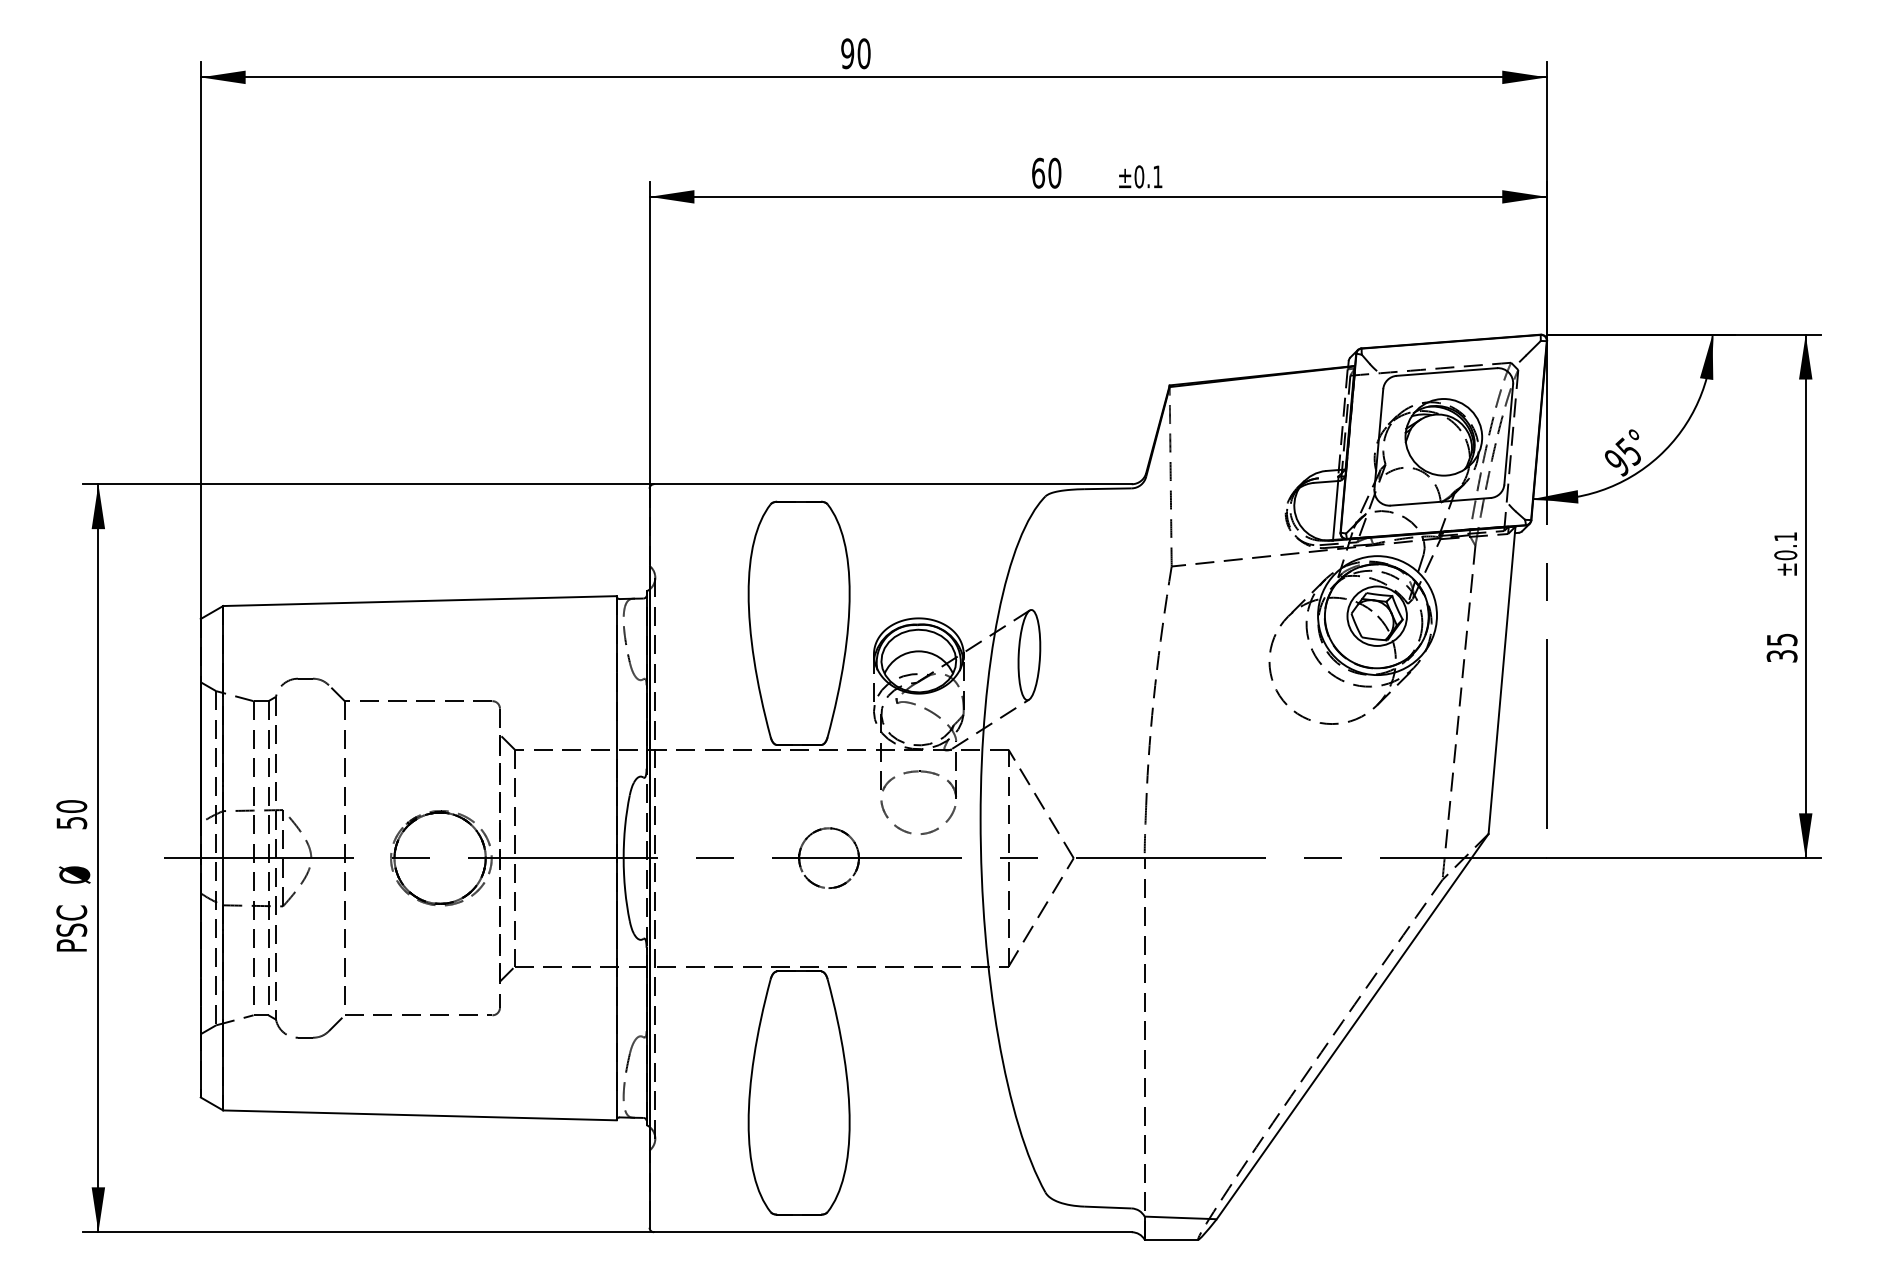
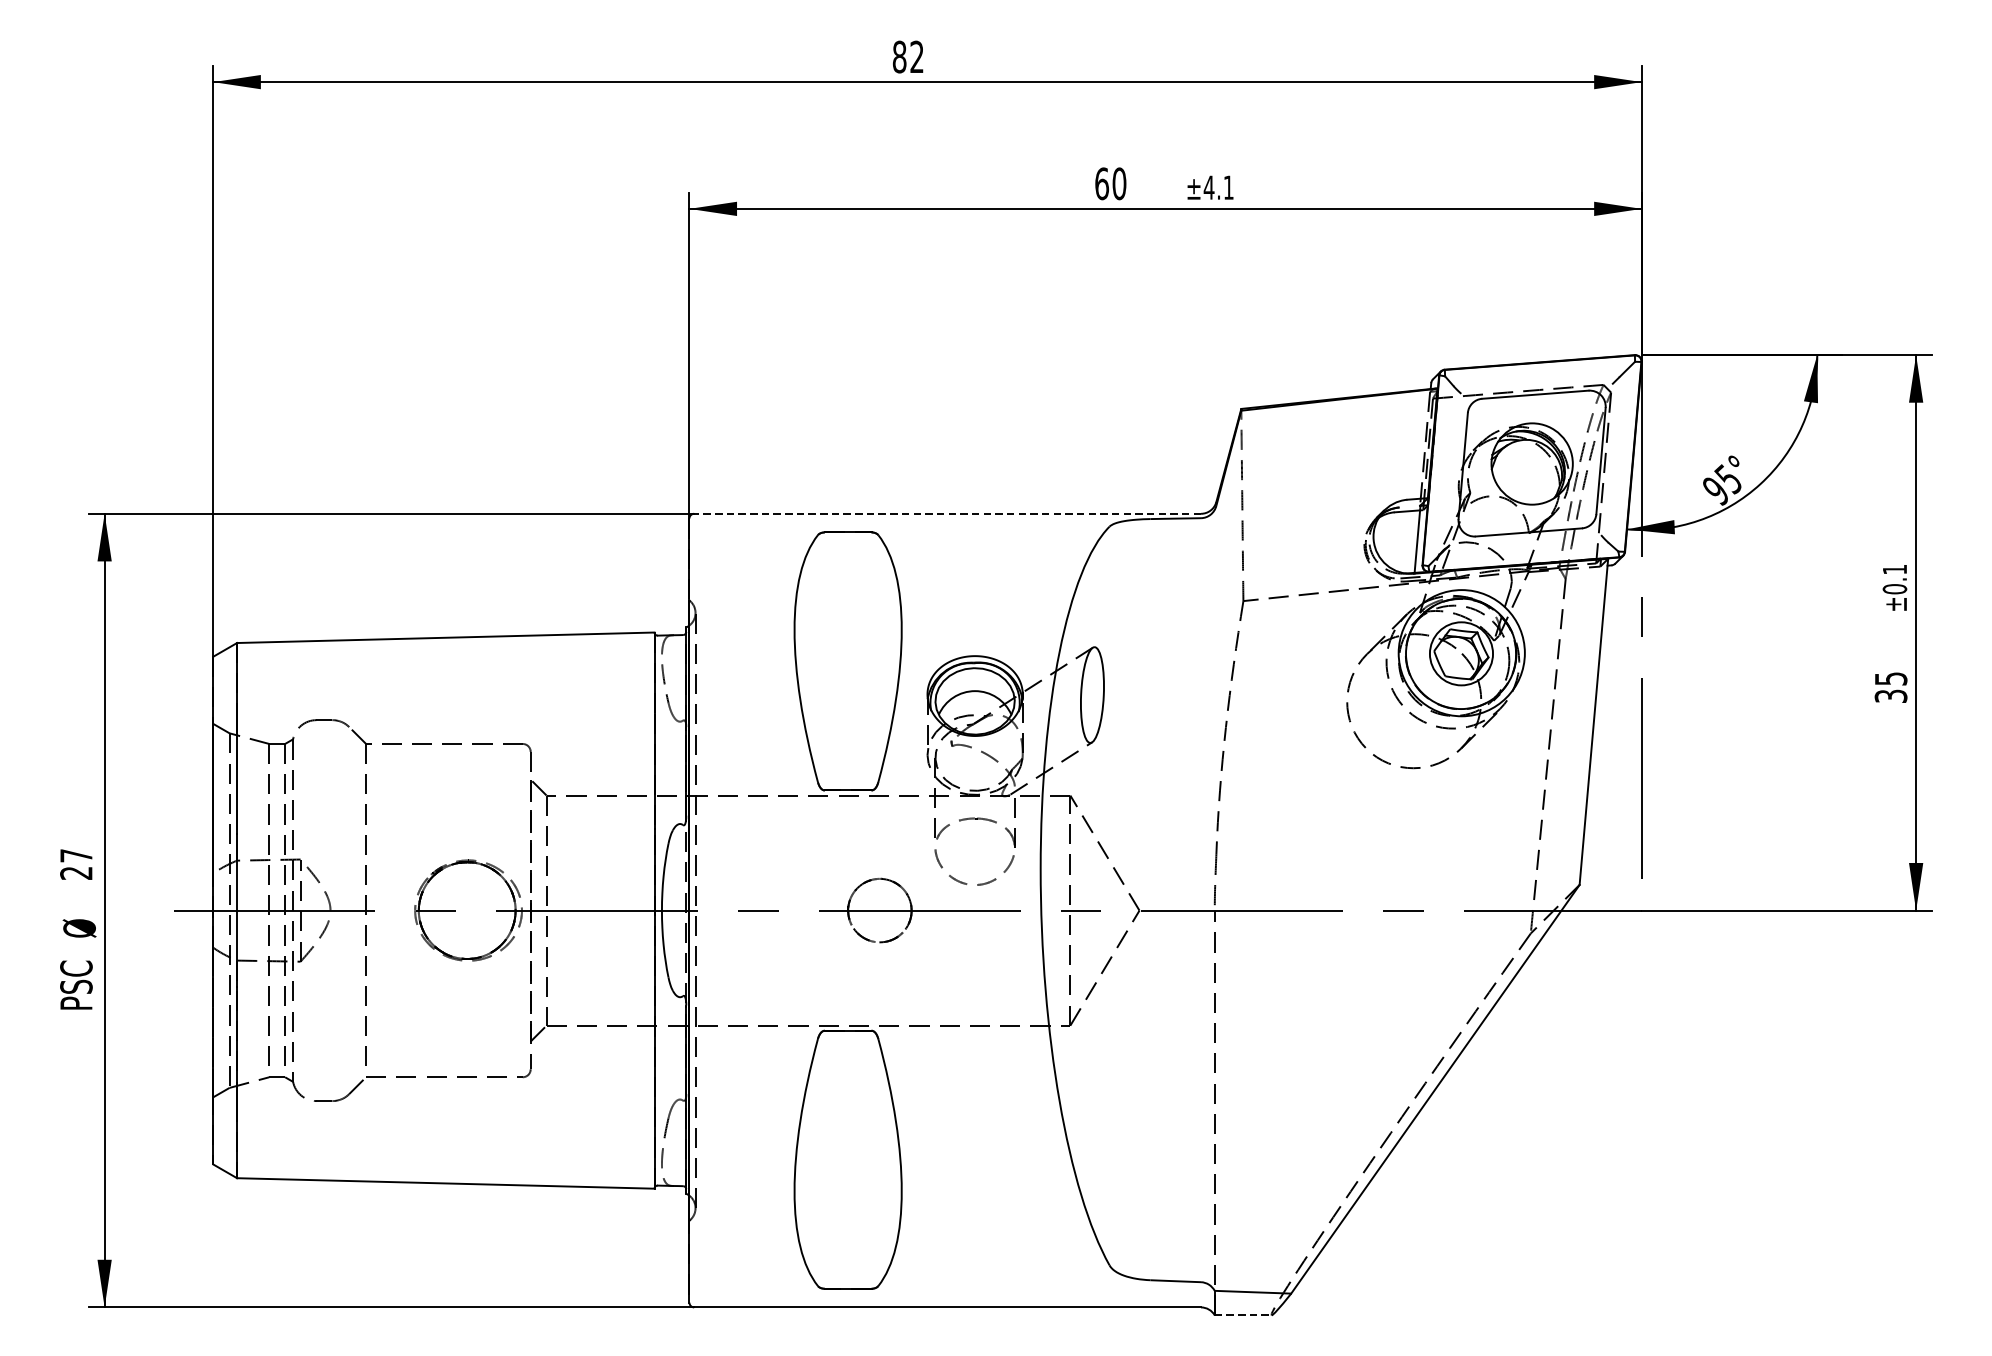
text: (855, 53) -> (907, 56), 90 -> 82
text: (1139, 176) -> (1209, 187), ±0.1 -> ±4.1
line: (892, 484) -> (947, 514), solid -> dashed
text: (71, 814) -> (76, 864), 50 -> 27
line: (1171, 1239) -> (1243, 1315), solid -> dashed

